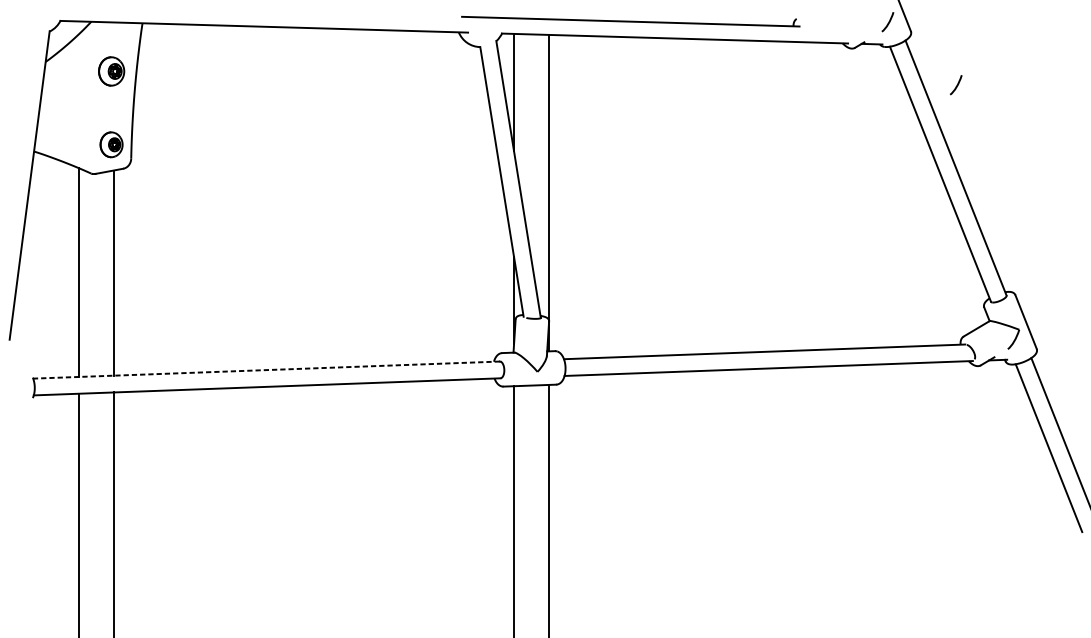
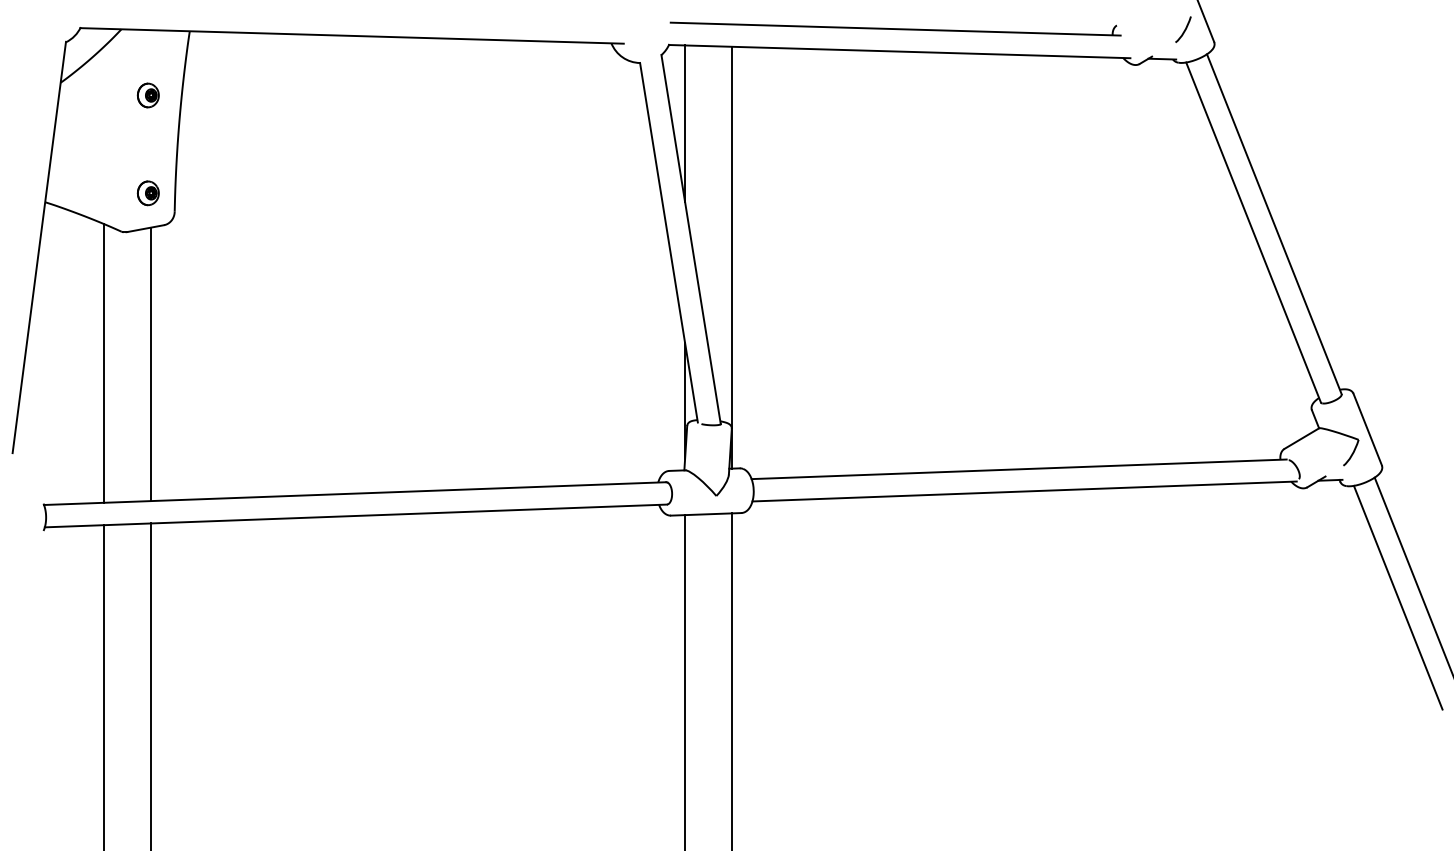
part: (630, 21) -> (895, 28), moved
part: (110, 71) -> (147, 95), size x0.62
curve: (956, 84) -> (1275, 113), removed
part: (110, 144) -> (147, 193), size x0.71
line: (266, 370) -> (354, 493), dashed -> solid

